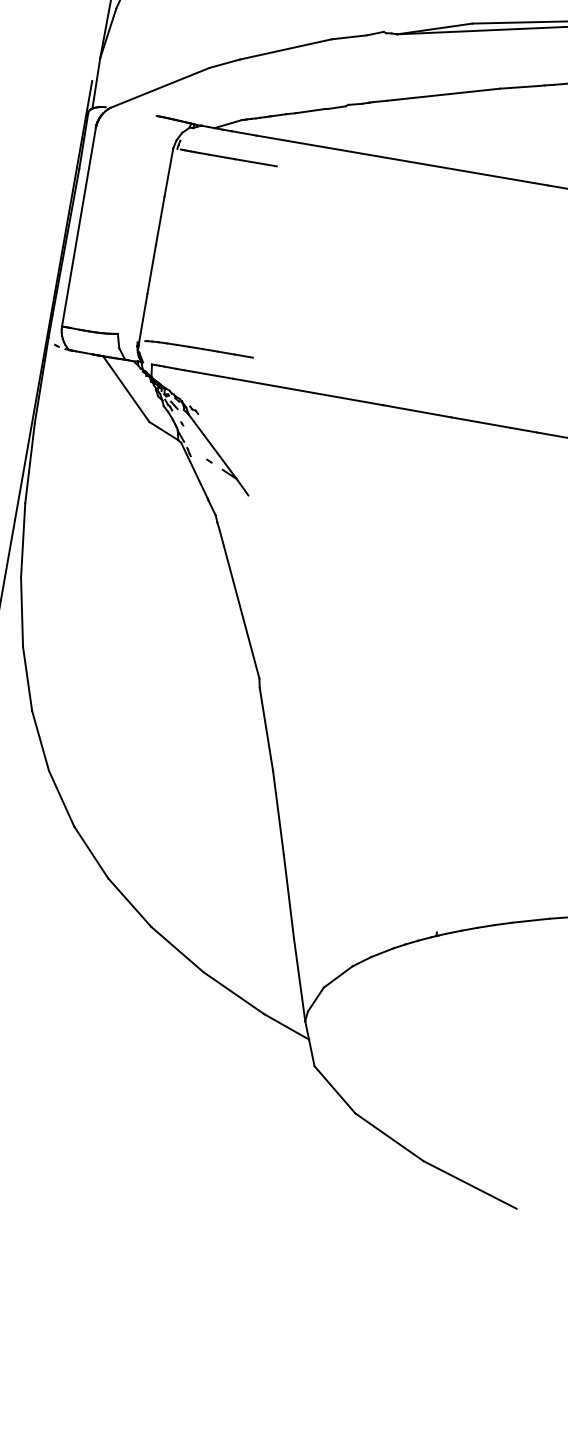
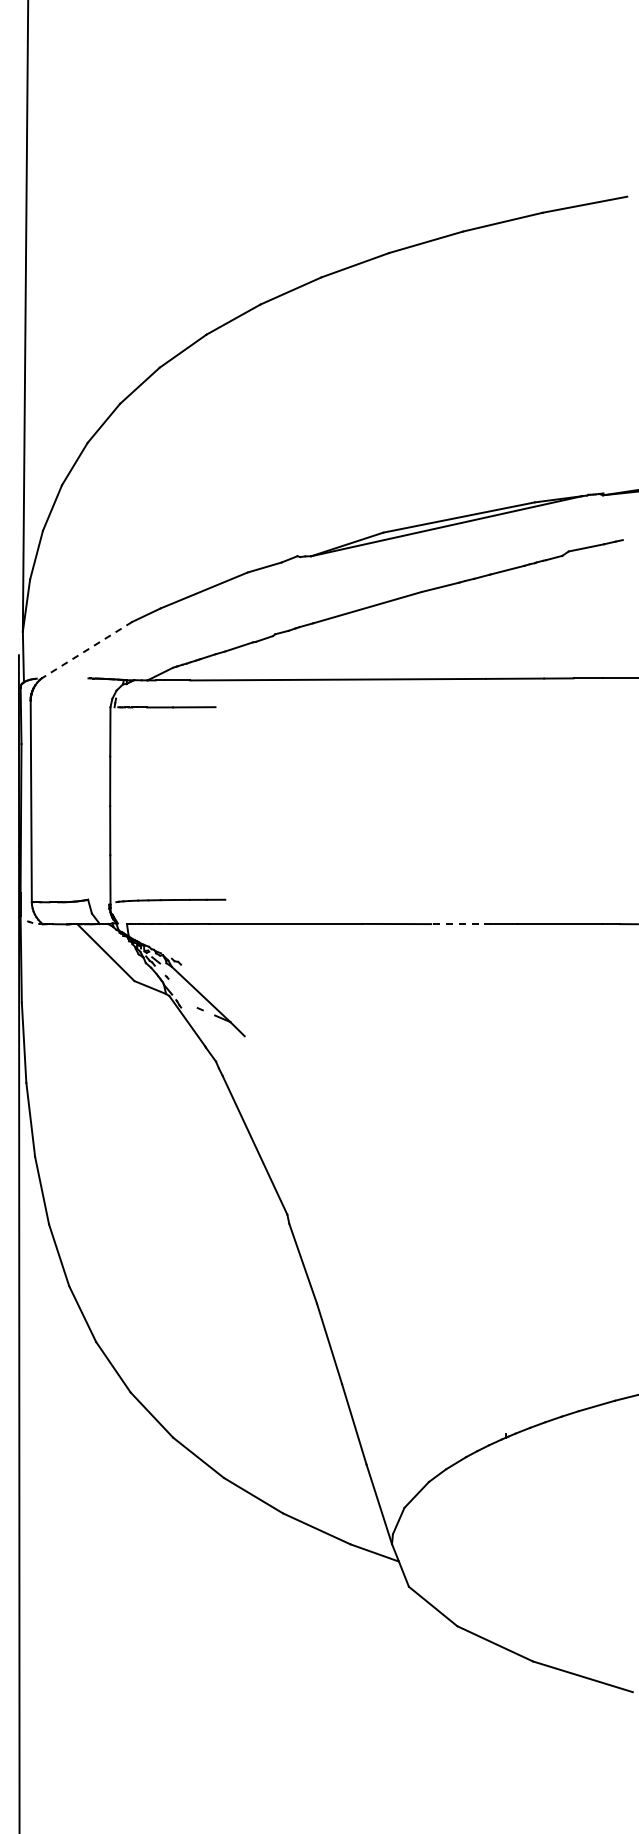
line: (159, 88) -> (86, 650), solid -> dashed
line: (480, 422) -> (460, 924), solid -> dashed

